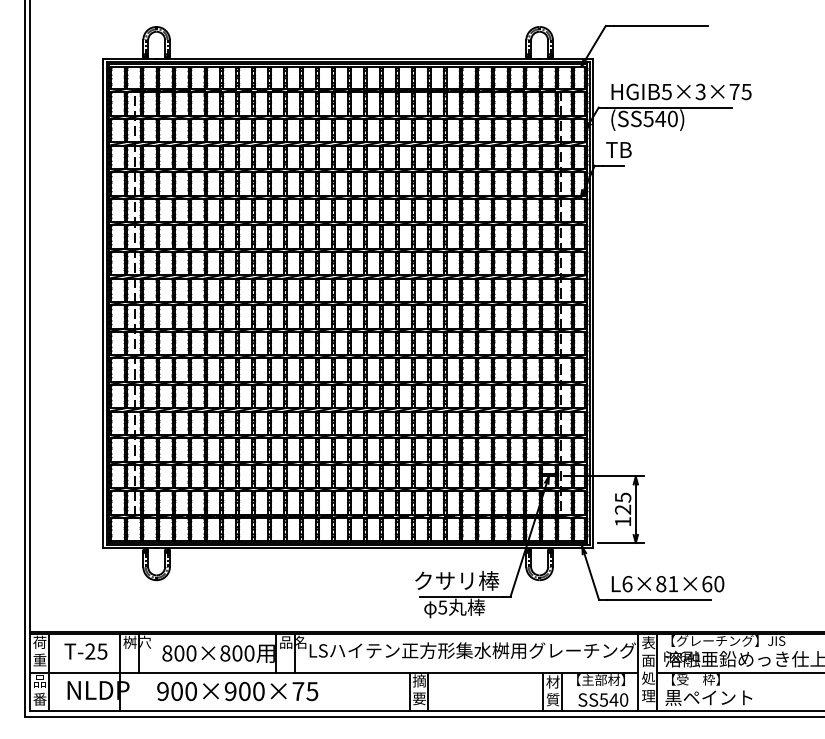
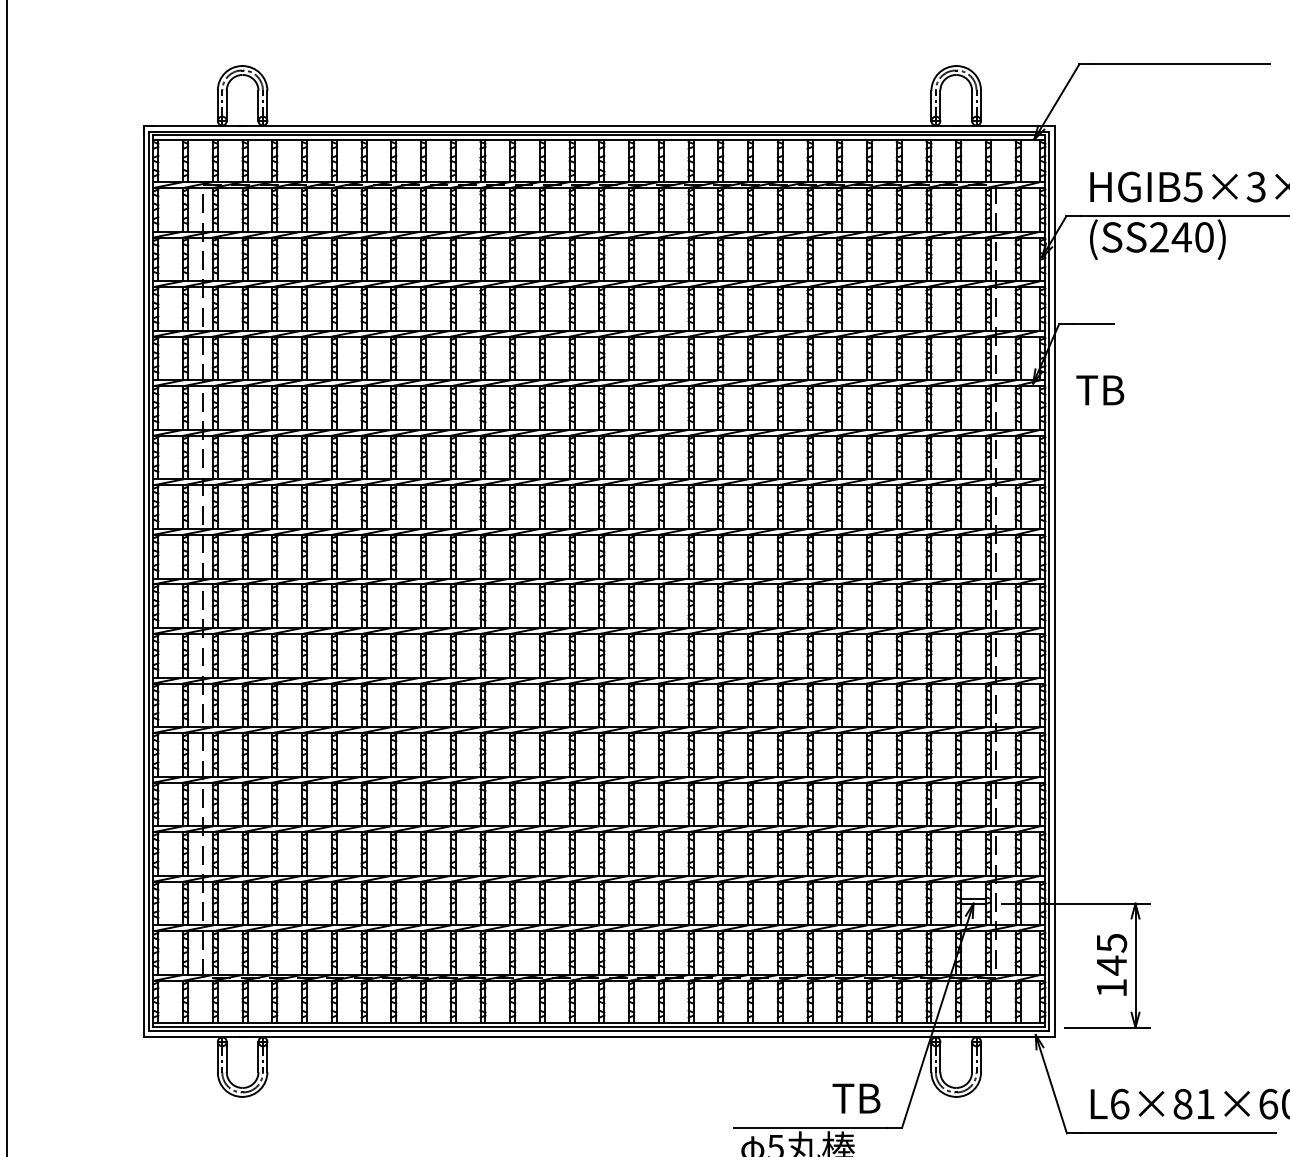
text: (648, 118) -> (1159, 236), (SS540) -> (SS240)
text: (618, 149) -> (1099, 389), moved
text: (622, 509) -> (1110, 965), 125 -> 145
text: (457, 580) -> (803, 1097), クサリ棒 -> TB

